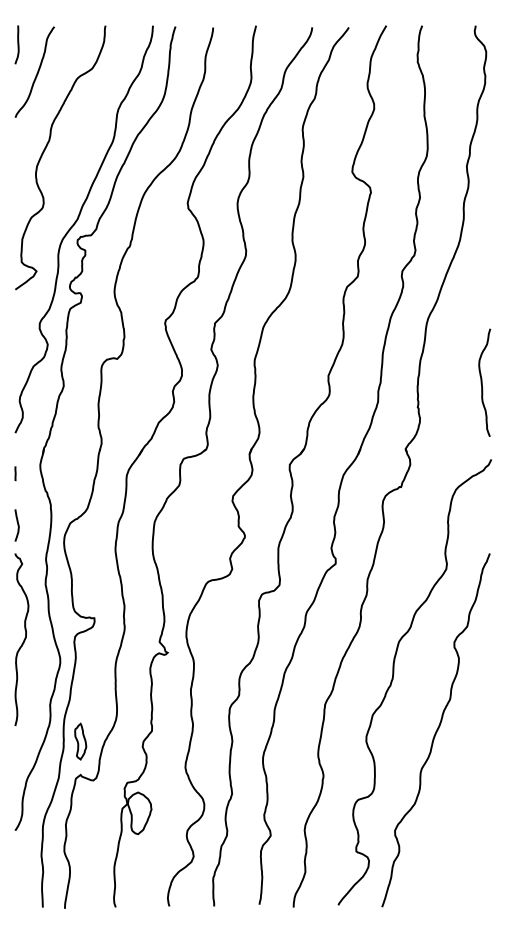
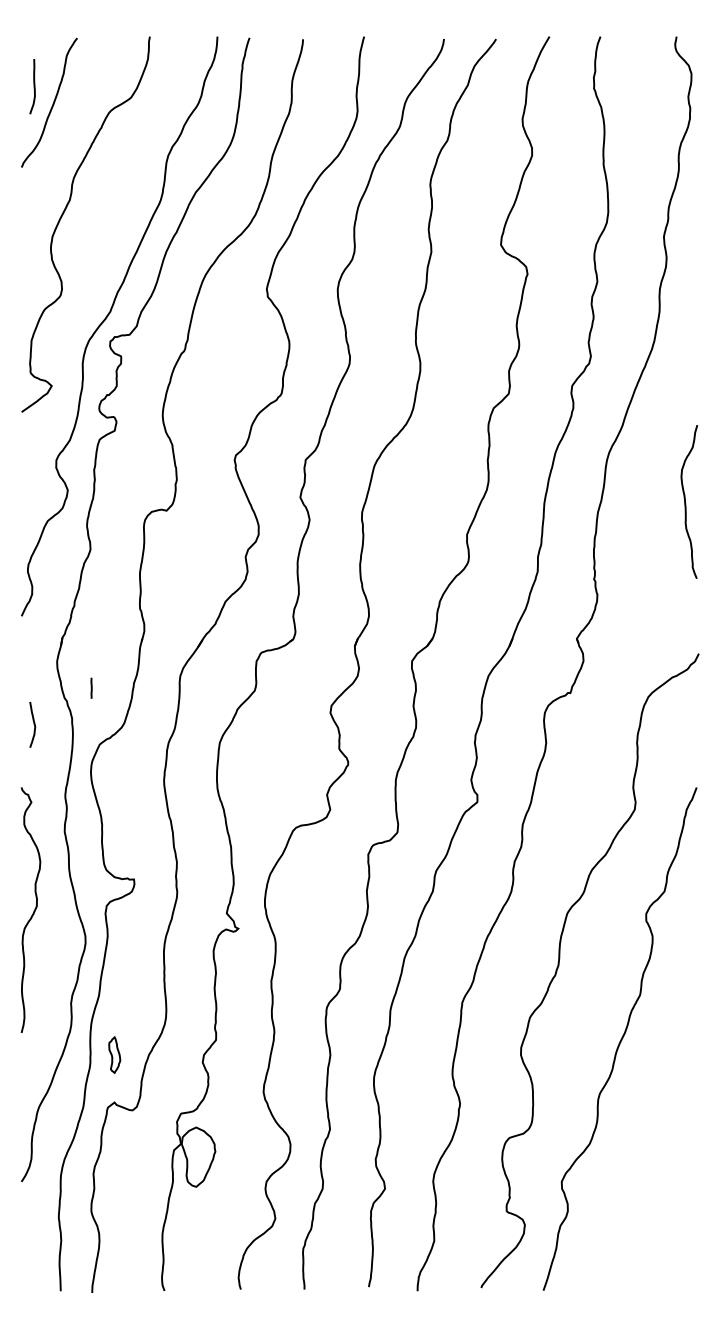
curve: (17, 44) -> (33, 86), moved
curve: (482, 382) -> (686, 501), moved
line: (15, 473) -> (91, 687), moved
curve: (17, 525) -> (33, 724), moved
part: (80, 741) -> (114, 1054), size x0.7

